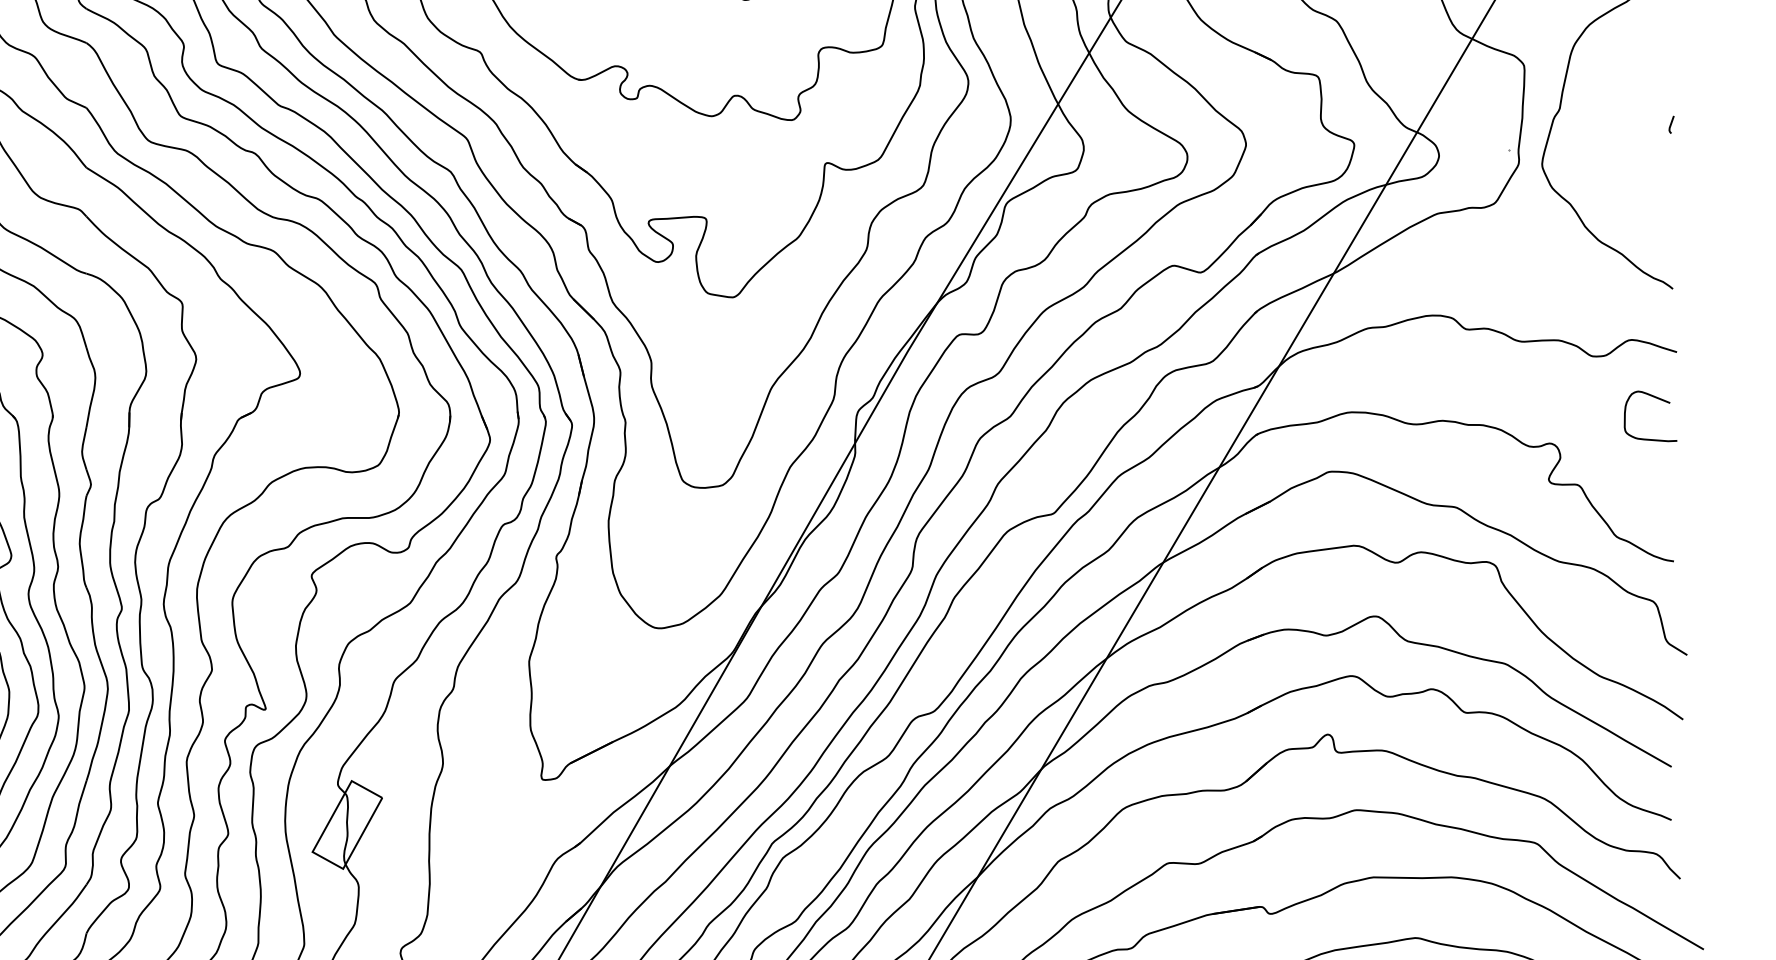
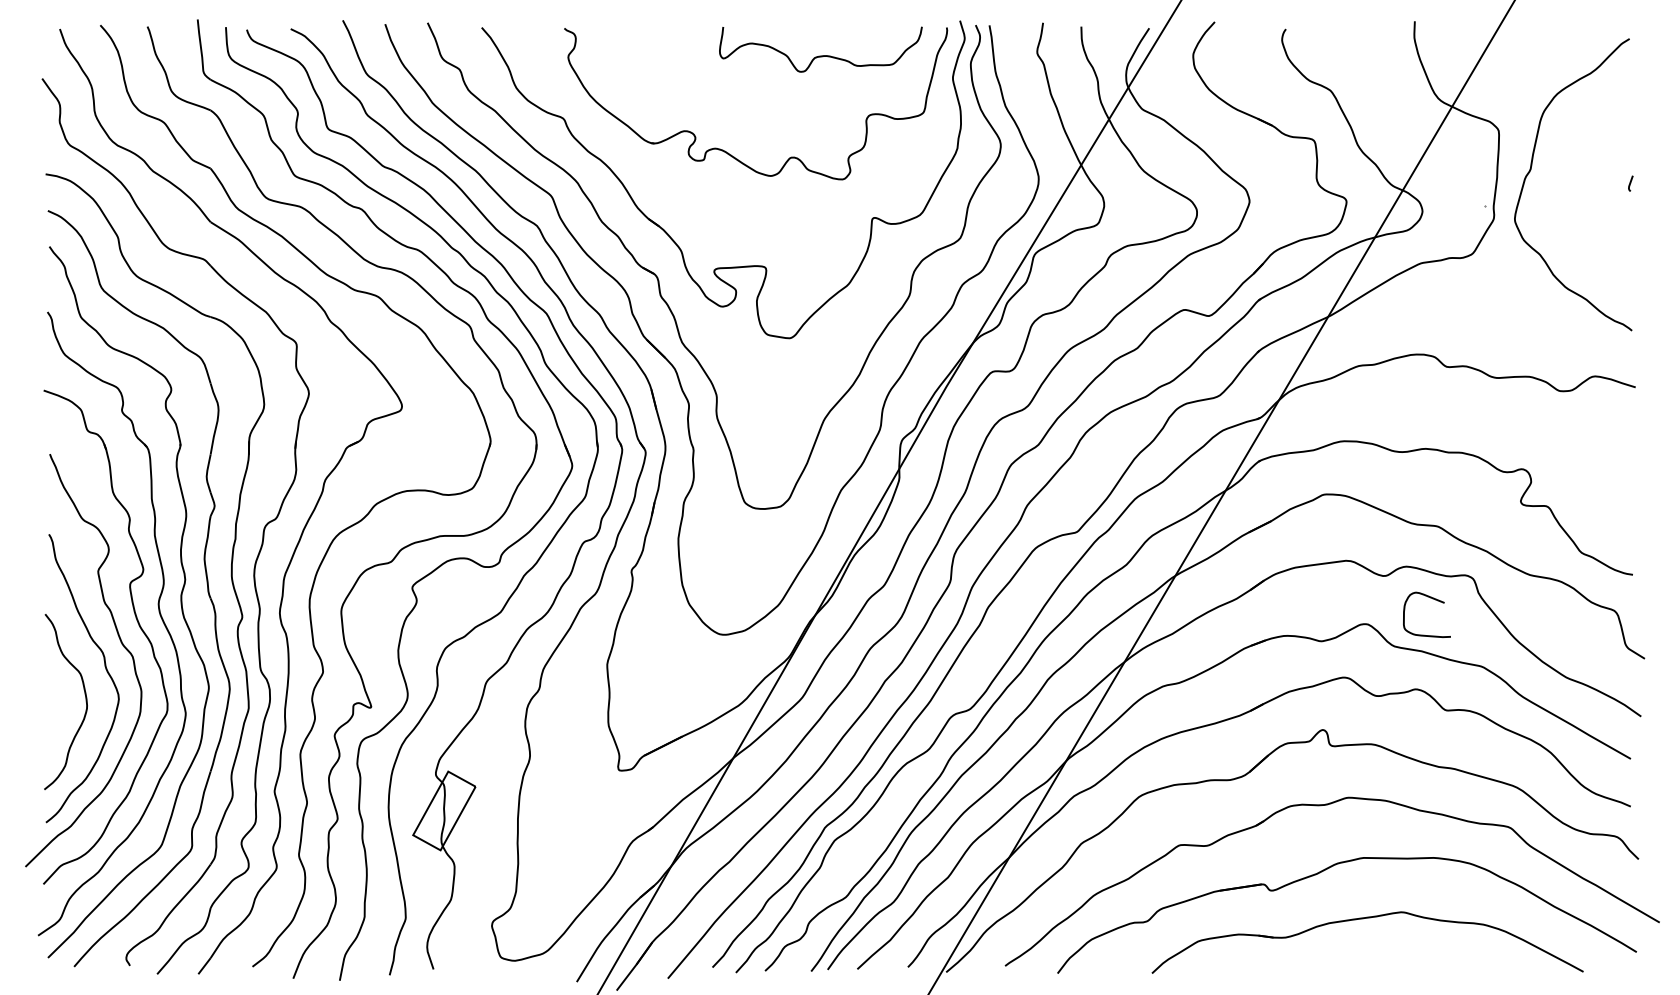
curve: (1656, 399) -> (1432, 599), moved

